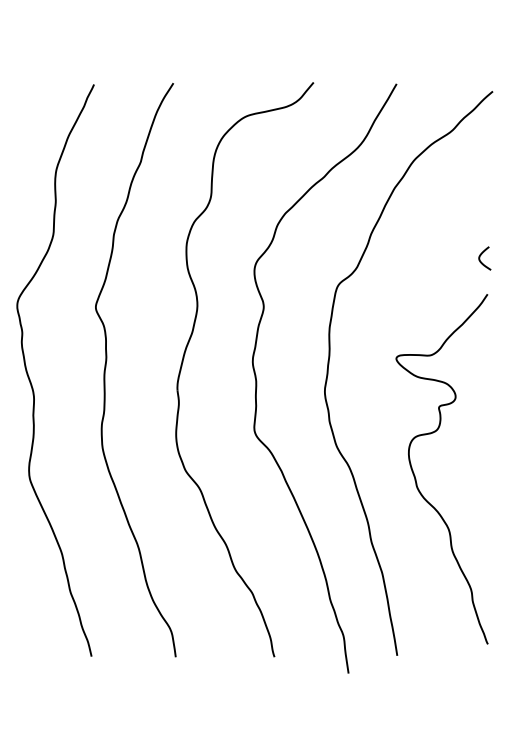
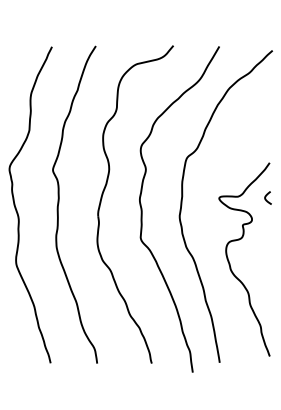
curve: (481, 257) -> (266, 197), moved

